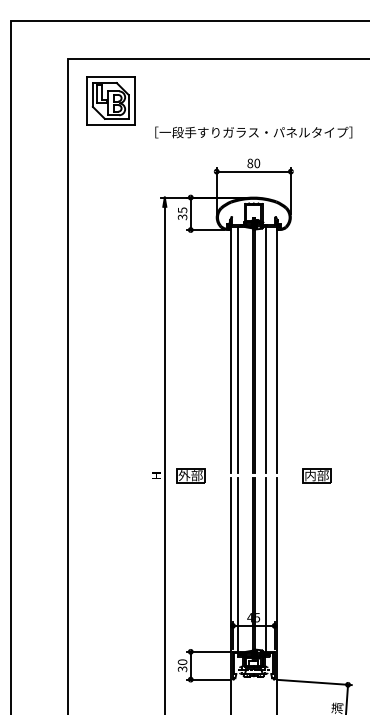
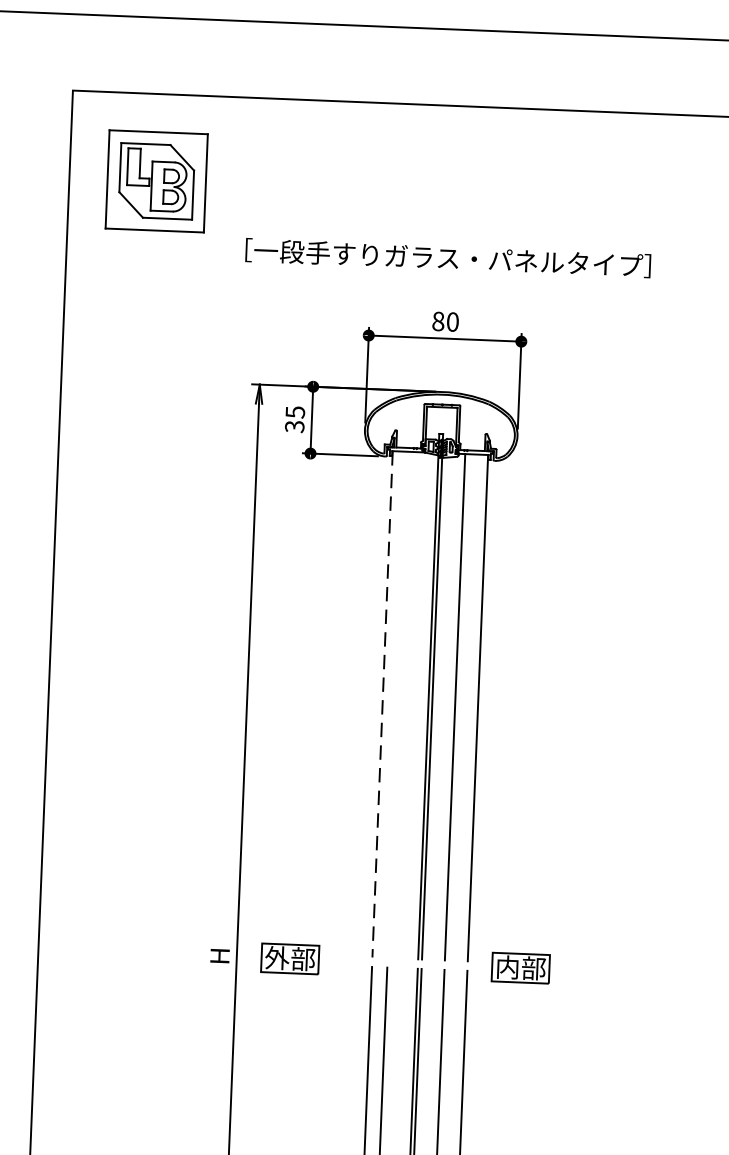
line: (230, 350) -> (382, 704), solid -> dashed
line: (238, 350) -> (398, 705), removed
part: (316, 475) -> (520, 967), moved

